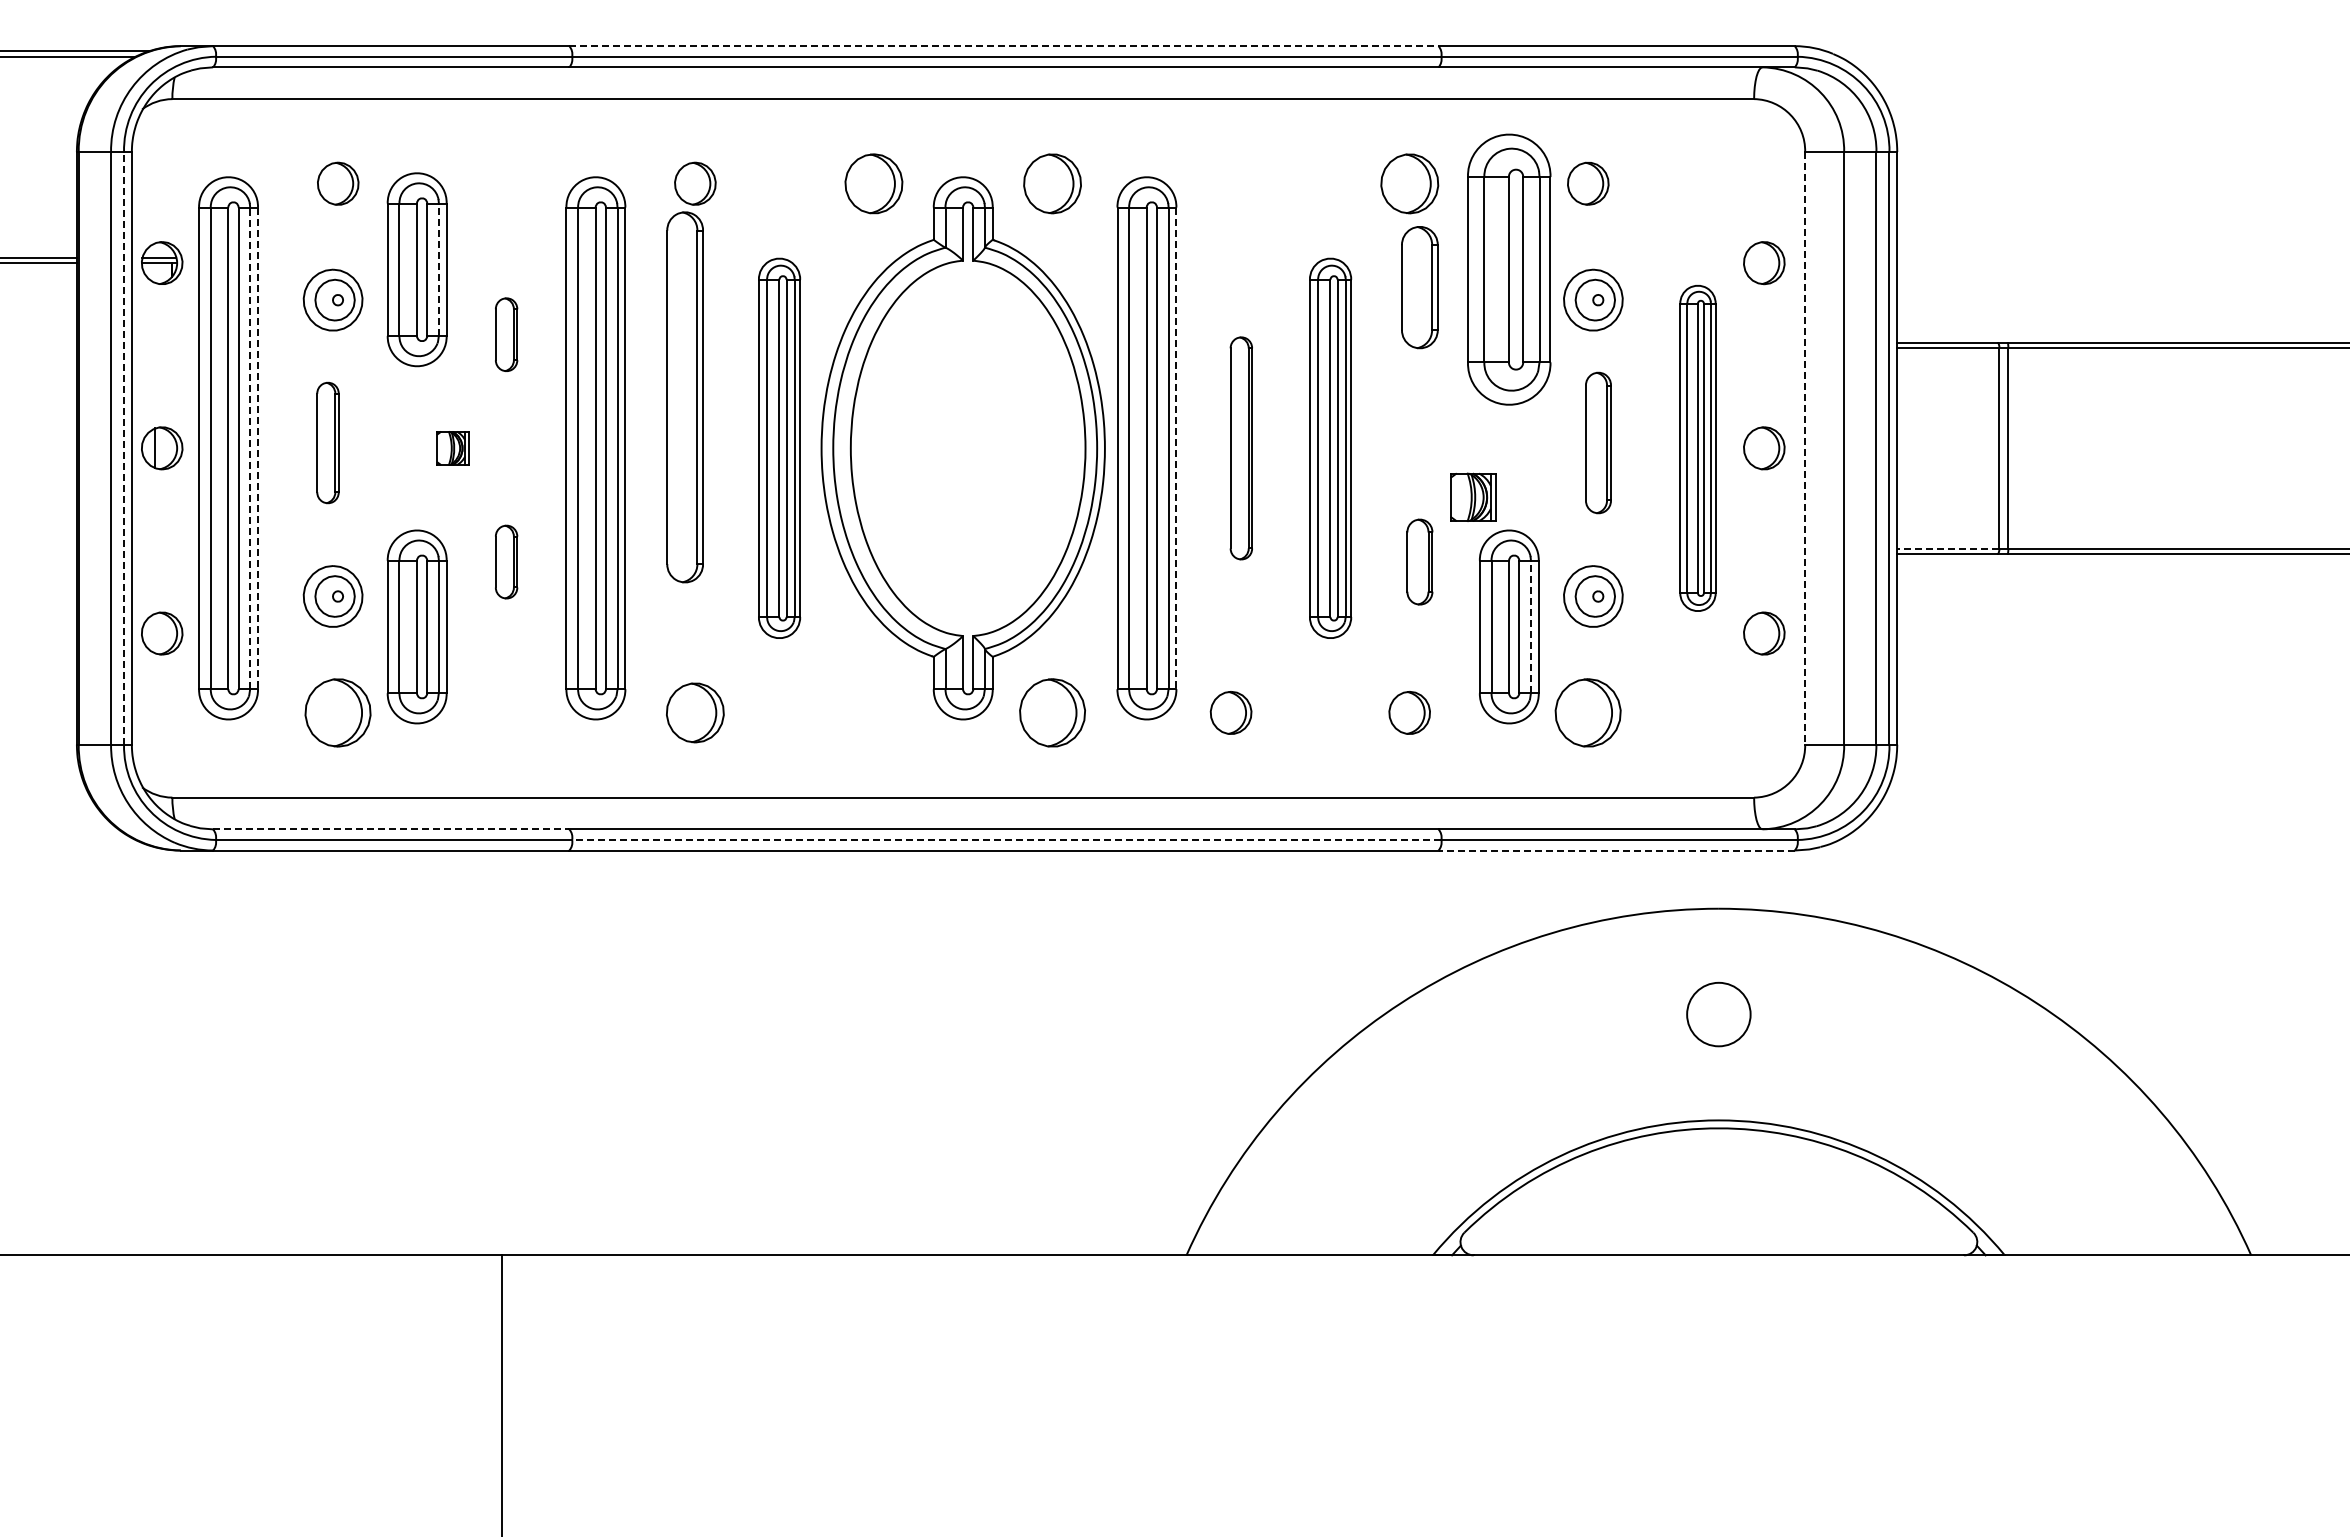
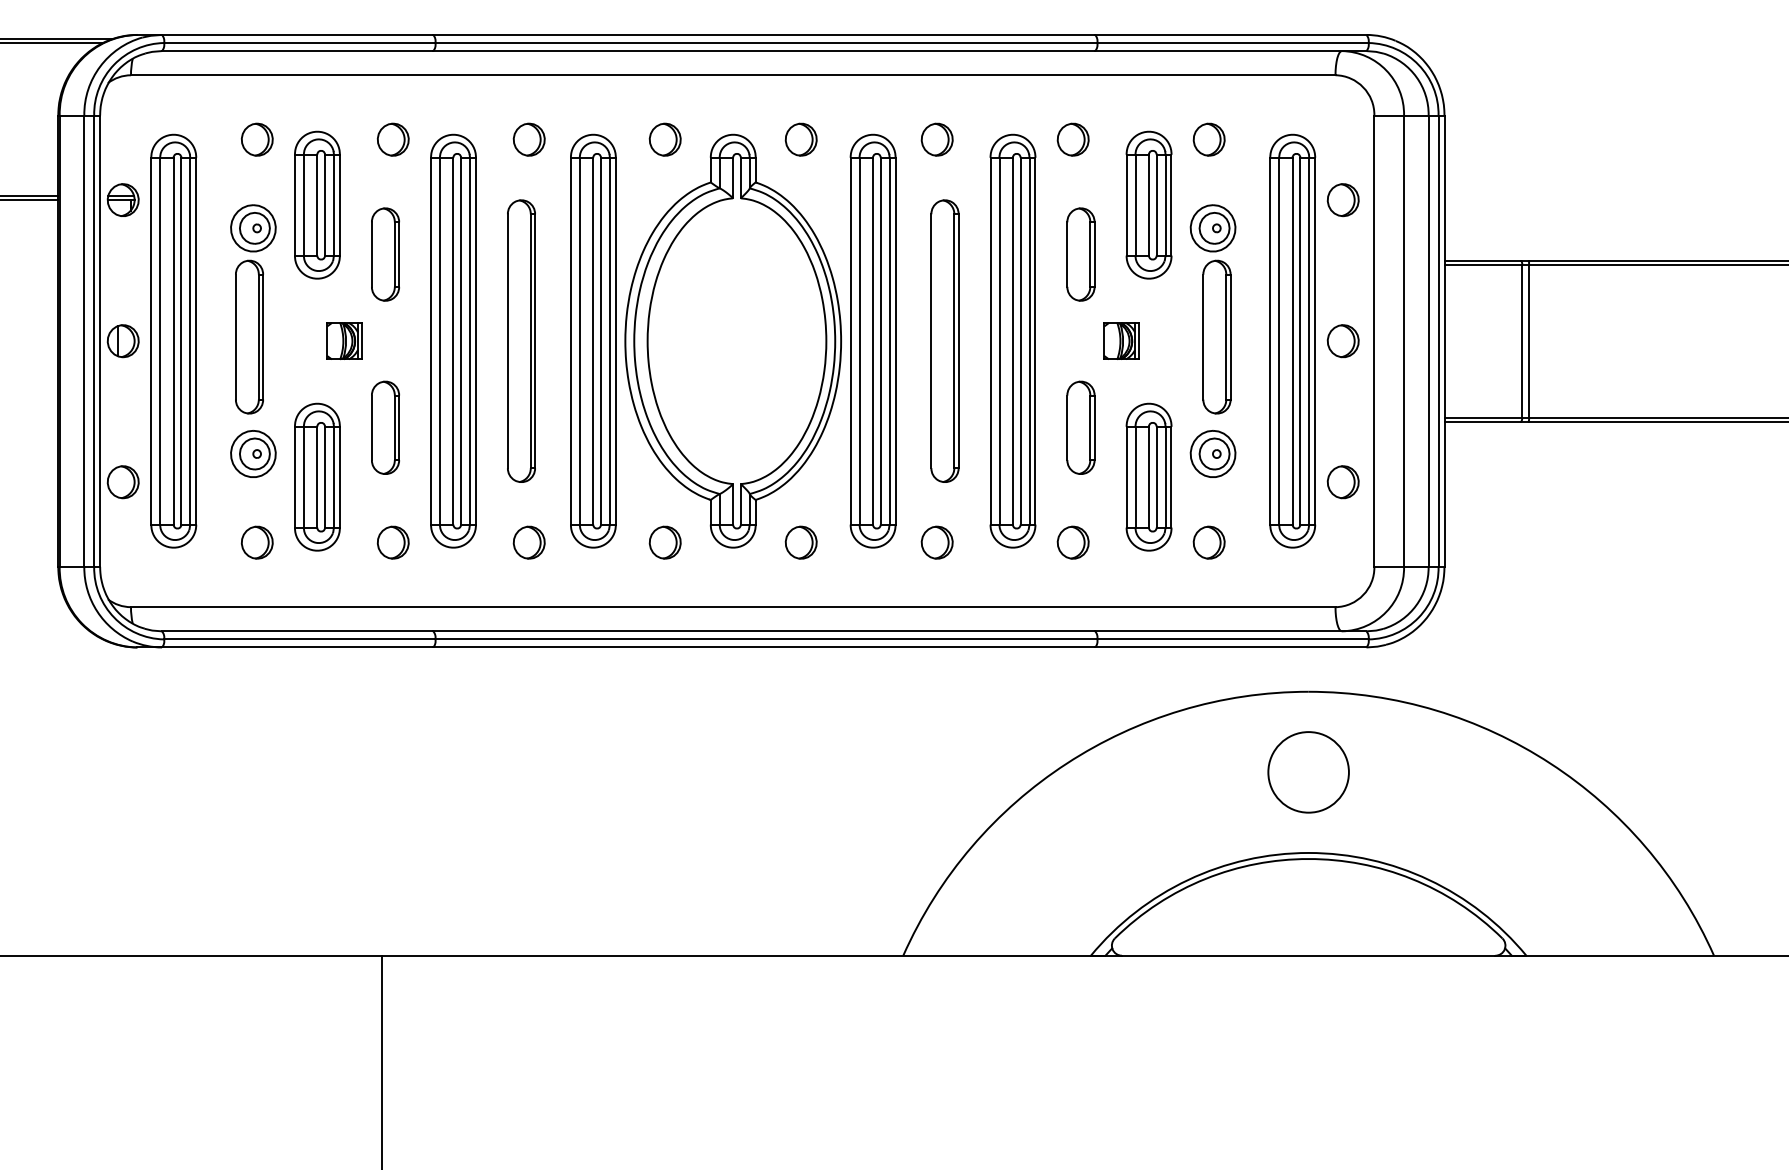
line: (1003, 46) -> (763, 35), dashed -> solid
part: (516, 183) -> (393, 139), added
part: (873, 183) -> (664, 139), size x0.71
part: (1052, 183) -> (801, 139), size x0.71
part: (1230, 183) -> (936, 139), added
part: (1409, 183) -> (1073, 139), size x0.71
line: (438, 269) -> (333, 205), dashed -> solid
part: (1509, 269) -> (1149, 205), size x0.71
part: (1419, 287) -> (1080, 254), moved
part: (506, 334) -> (385, 254), size x1.67
part: (684, 397) -> (520, 341), moved
part: (327, 442) -> (249, 336), size x1.67
part: (1598, 442) -> (1216, 336), size x1.43
line: (124, 447) -> (94, 340), dashed -> solid
line: (250, 448) -> (190, 341), dashed -> solid
line: (257, 448) -> (195, 341), dashed -> solid
part: (452, 448) -> (344, 341), size x1.43
part: (779, 448) -> (593, 341), size x1.43
line: (1176, 448) -> (895, 341), dashed -> solid
part: (1241, 448) -> (945, 341), size x1.67
part: (1330, 448) -> (1012, 341), size x1.43
part: (1697, 448) -> (1292, 341), size x1.67
line: (1805, 448) -> (1374, 341), dashed -> solid
part: (1473, 496) -> (1121, 340), moved
line: (1948, 548) -> (1483, 417), dashed -> solid
part: (506, 561) -> (385, 427), size x1.67
part: (1419, 561) -> (1080, 427), size x1.43
line: (1530, 626) -> (1165, 476), dashed -> solid
part: (338, 712) -> (257, 542), size x0.62
part: (516, 712) -> (393, 542), added
part: (695, 712) -> (529, 542), size x0.71
part: (873, 712) -> (664, 542), added
part: (1052, 712) -> (801, 542), size x0.62
part: (1588, 712) -> (1209, 542), size x0.62
line: (391, 829) -> (297, 631), dashed -> solid
line: (1006, 839) -> (766, 639), dashed -> solid
line: (1616, 850) -> (1230, 647), dashed -> solid
circle: (1718, 1014) -> (1308, 772), size x1.67

